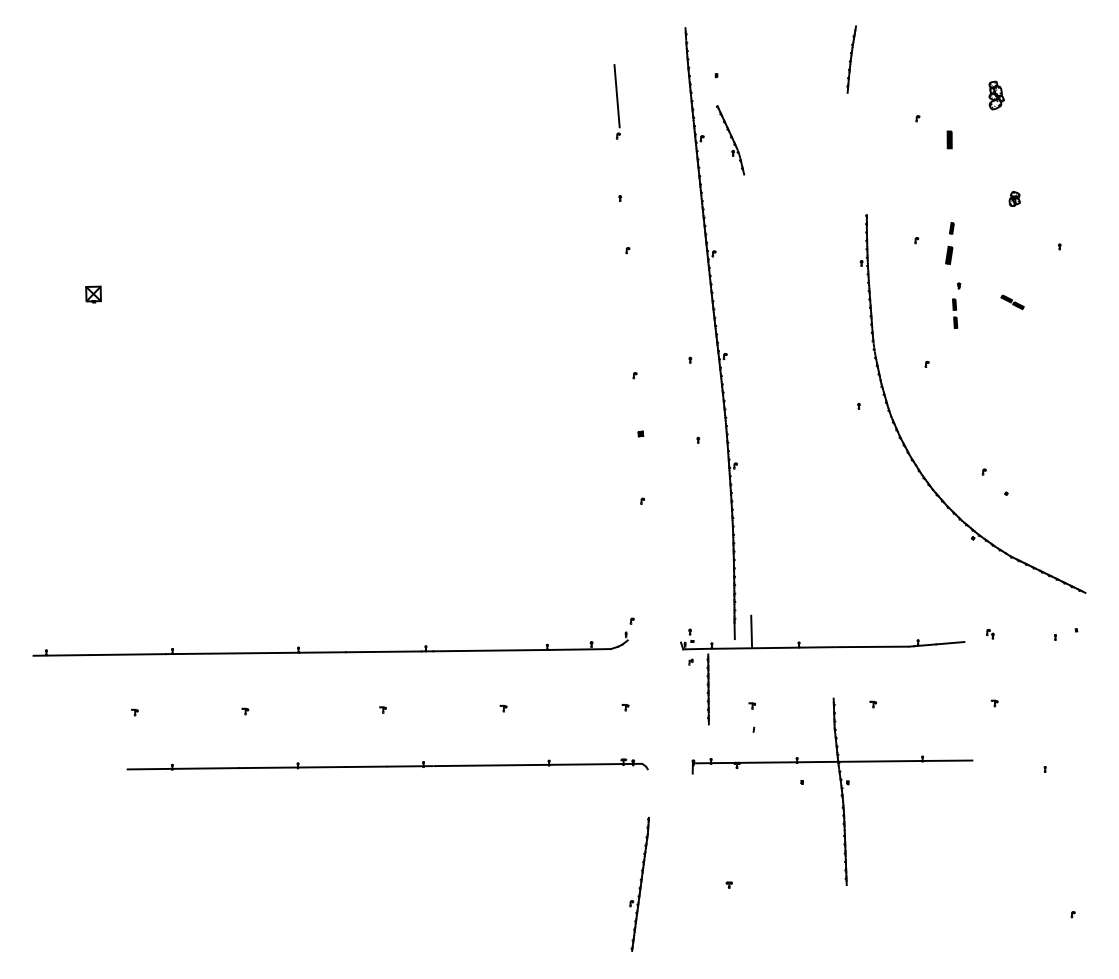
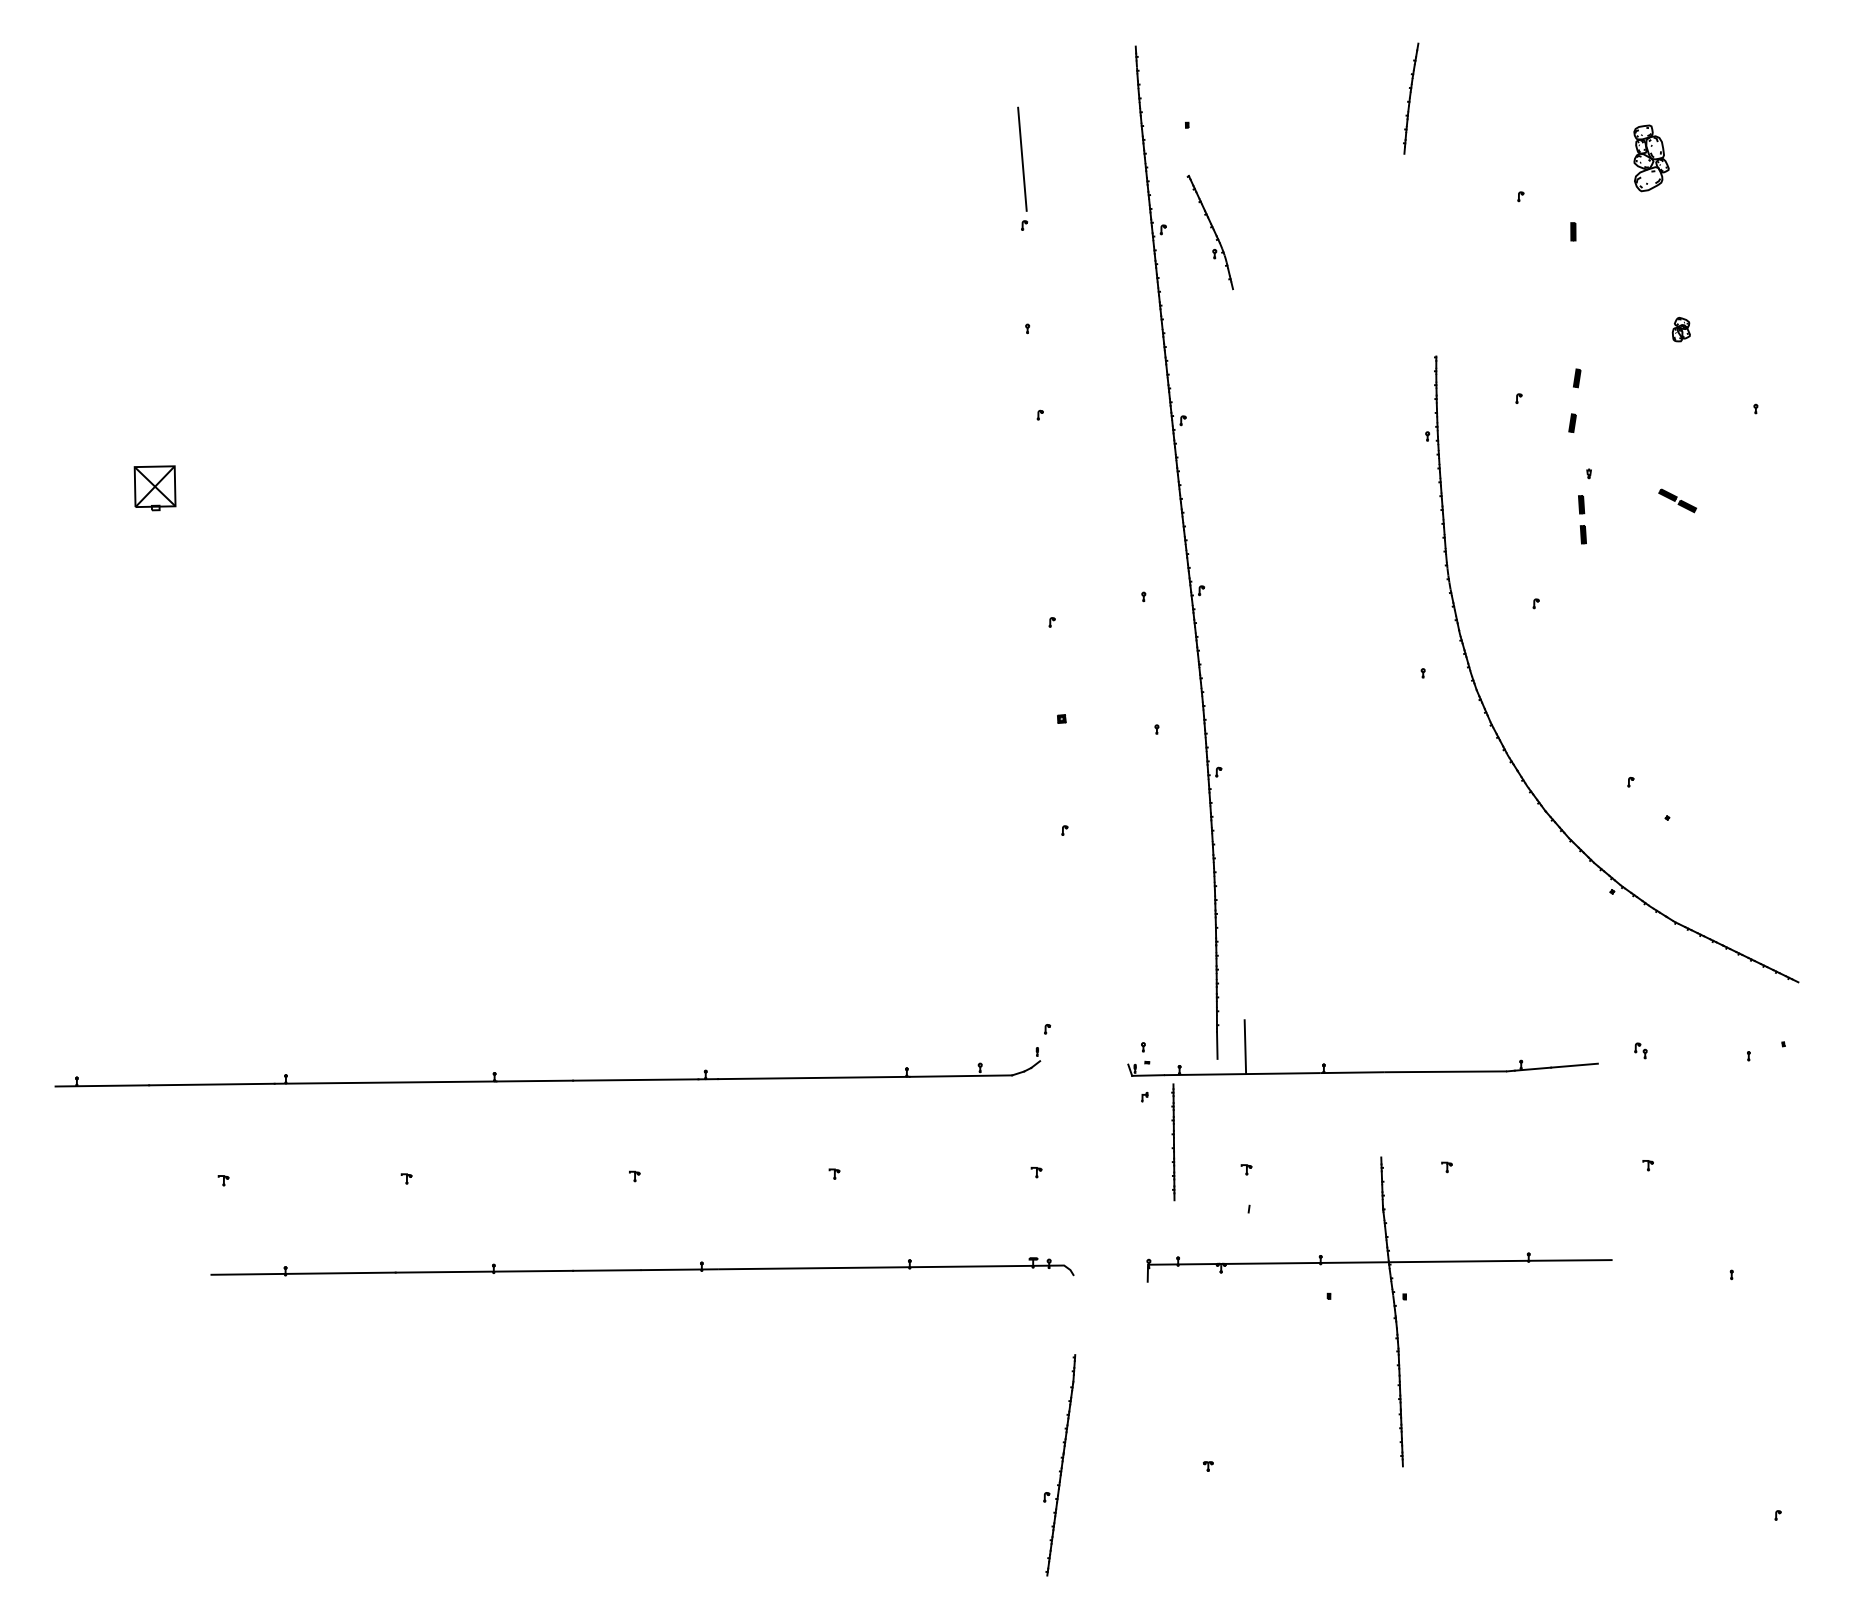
part: (996, 95) -> (1651, 158), size x1.43
part: (949, 139) -> (1573, 231), size x0.62
part: (948, 255) -> (1571, 423), size x0.62
part: (93, 294) -> (154, 487), size x1.67

